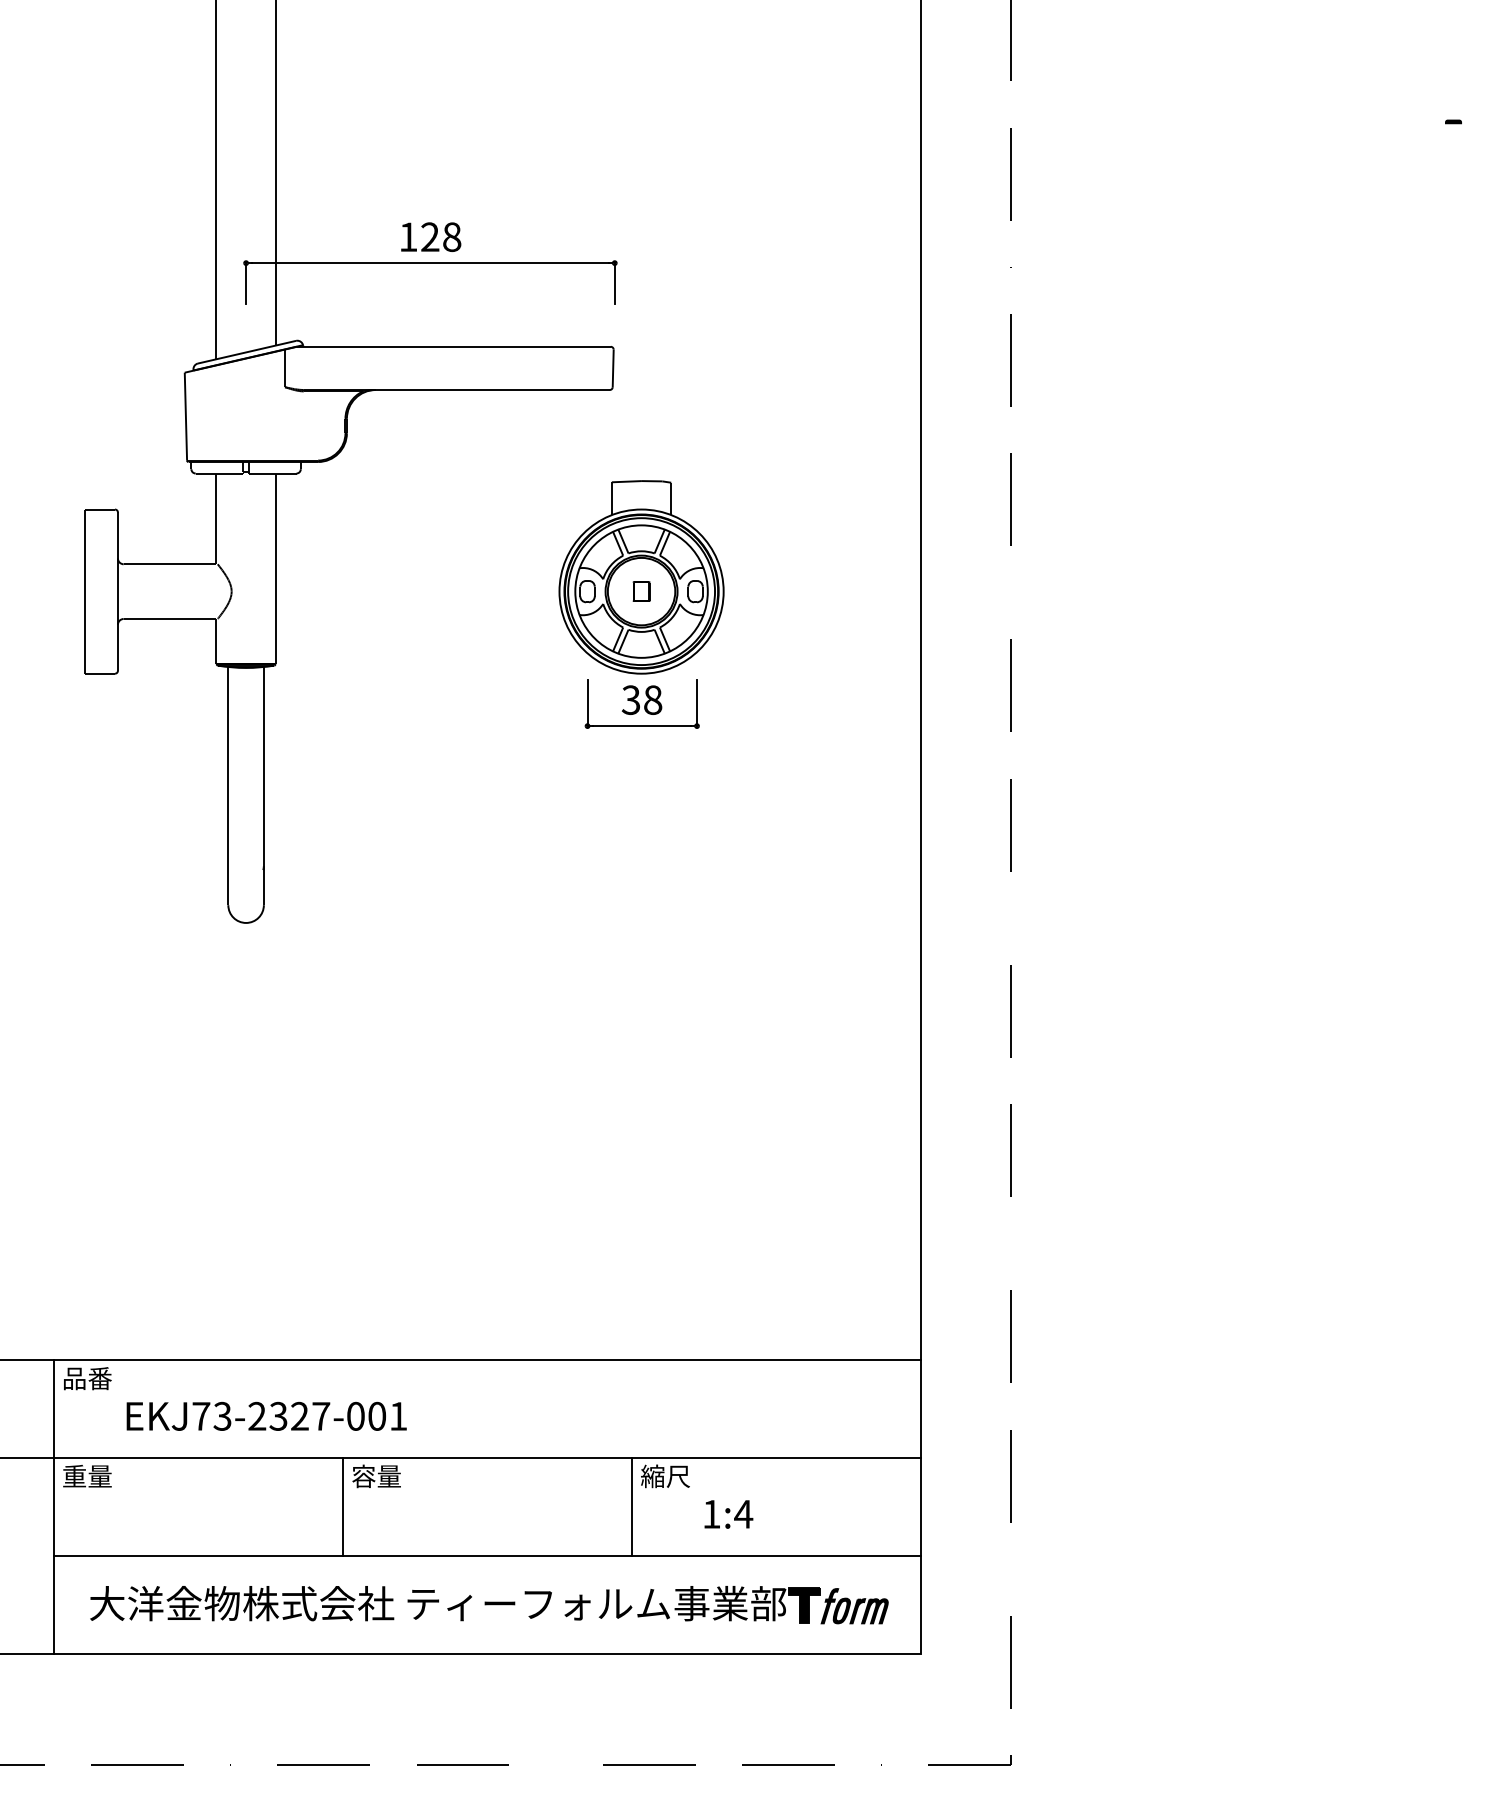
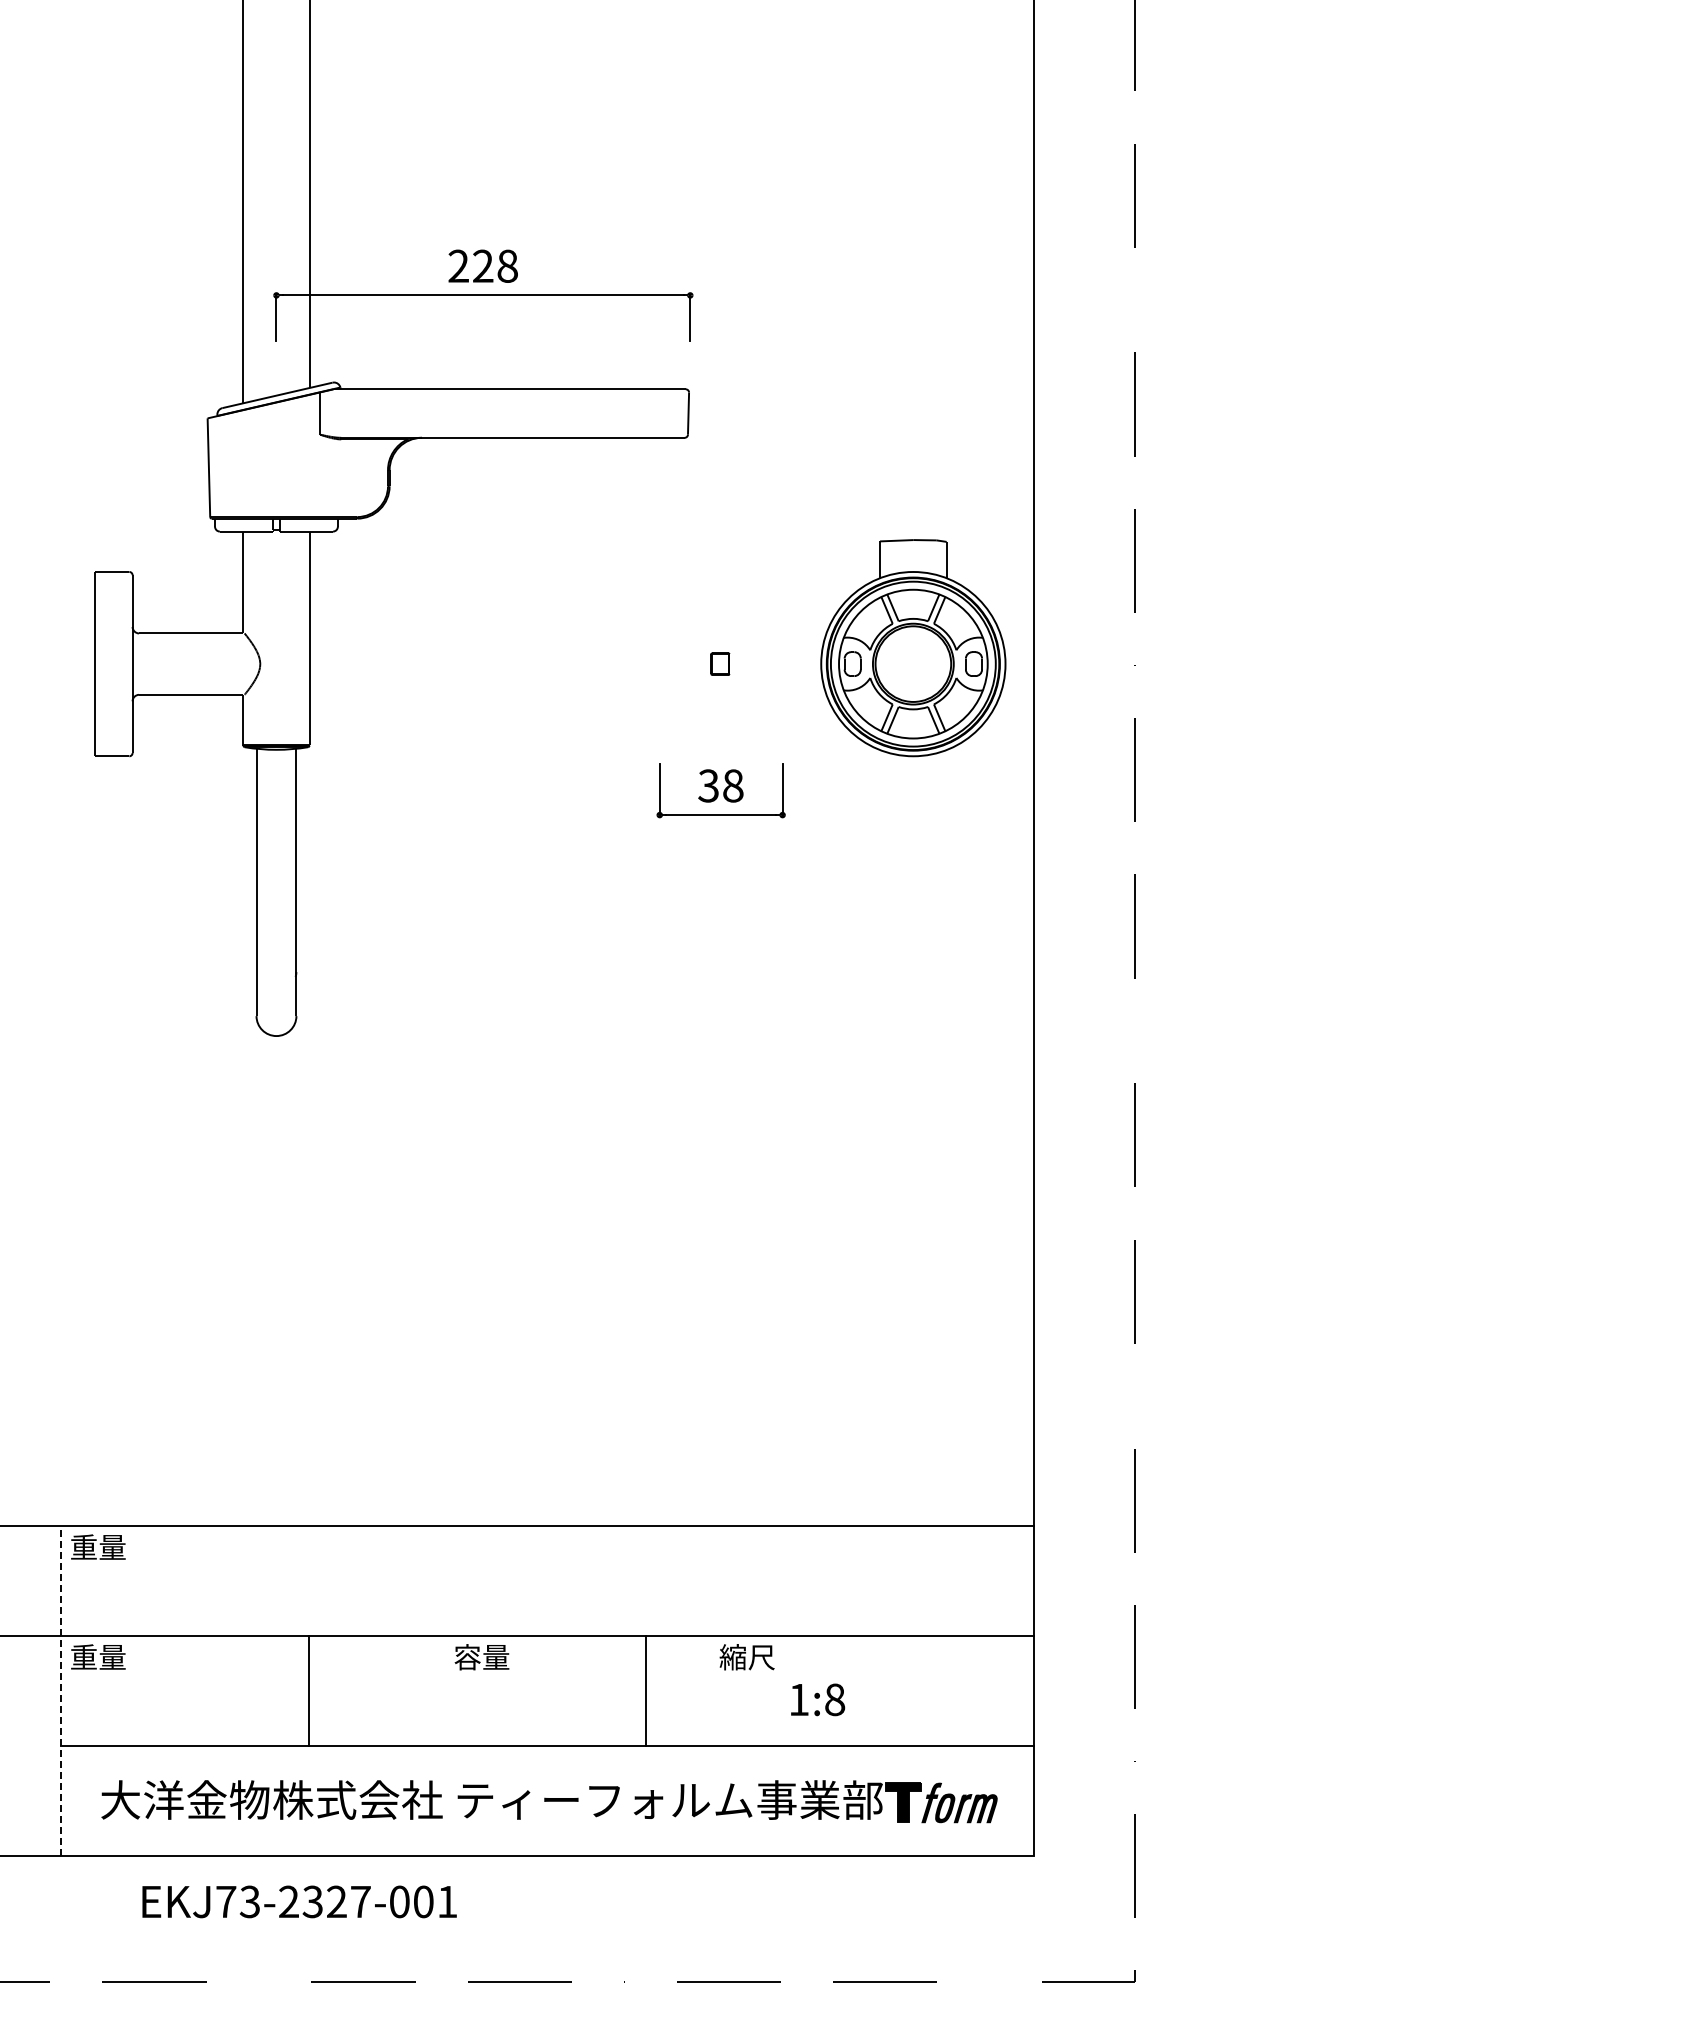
fill: (1453, 121) -> (1631, 136), removed
text: (408, 236) -> (458, 265), 128 -> 228
part: (641, 577) -> (913, 648), moved
text: (87, 1378) -> (98, 1547), 品番 -> 重量
text: (266, 1416) -> (299, 1901), moved
text: (376, 1476) -> (481, 1657), moved
line: (53, 1506) -> (60, 1691), solid -> dashed
line: (343, 1506) -> (309, 1691), moved
line: (631, 1506) -> (645, 1691), moved
text: (743, 1514) -> (834, 1699), 1:4 -> 1:8

